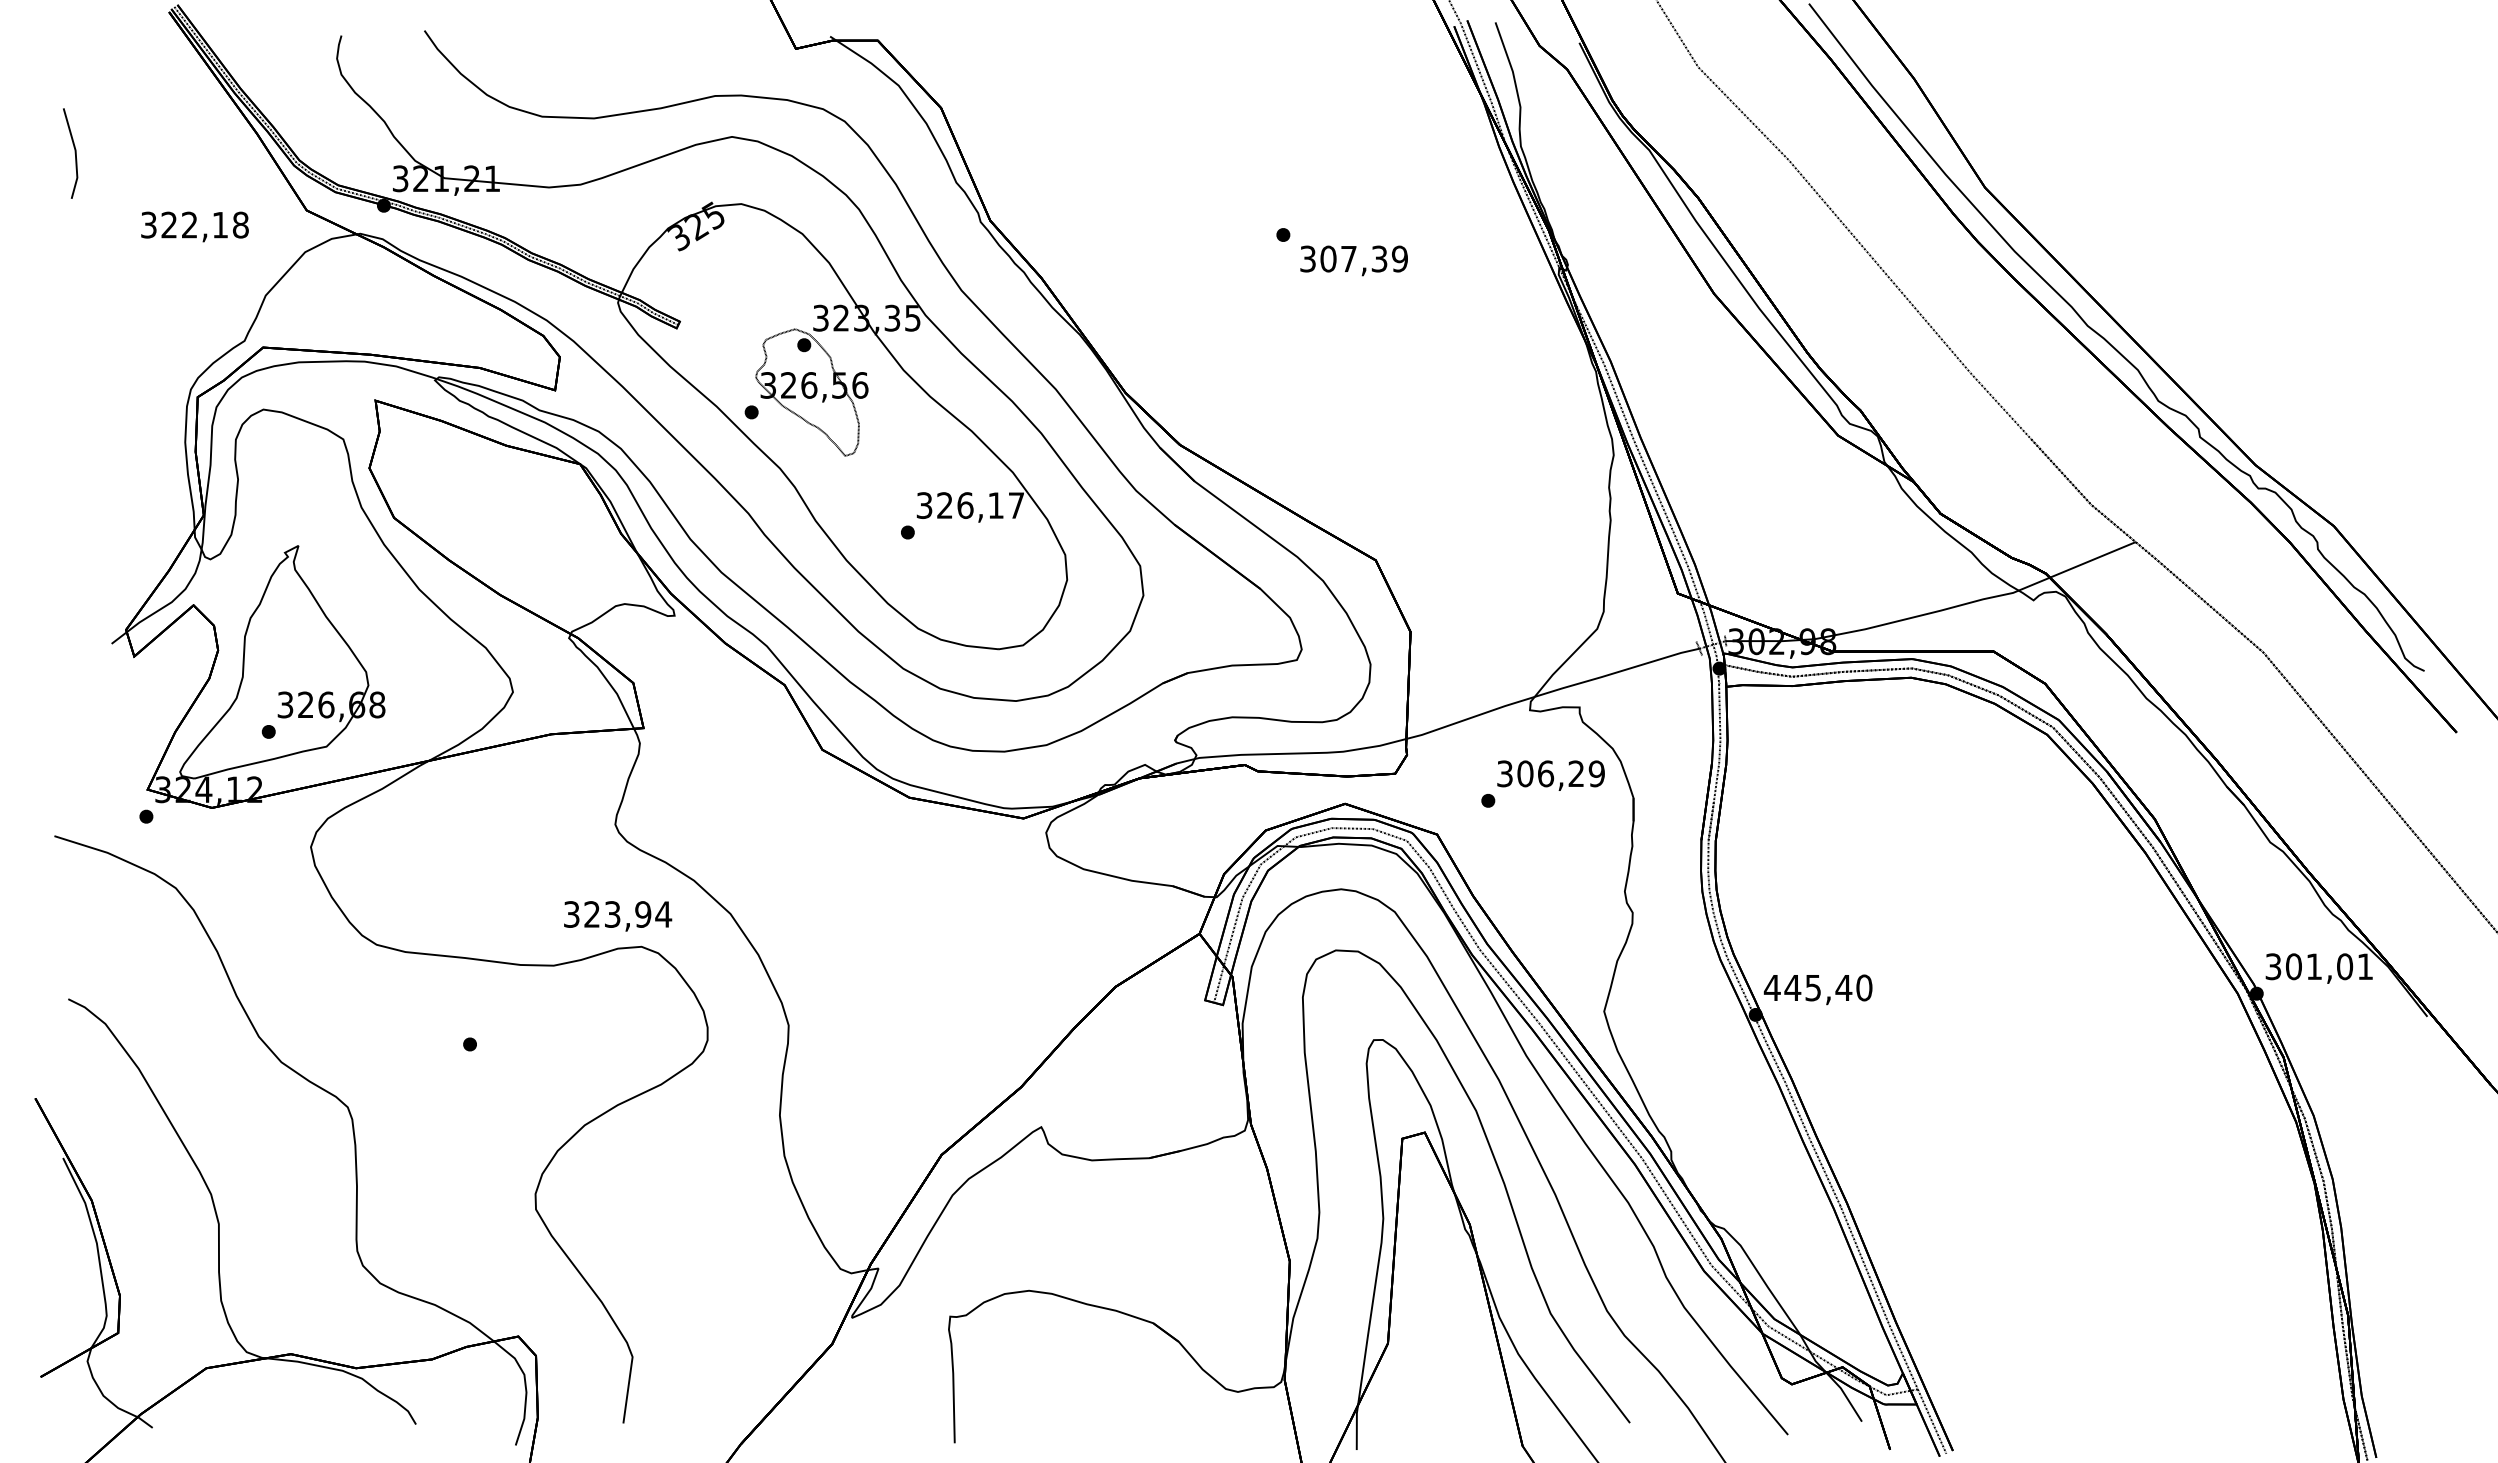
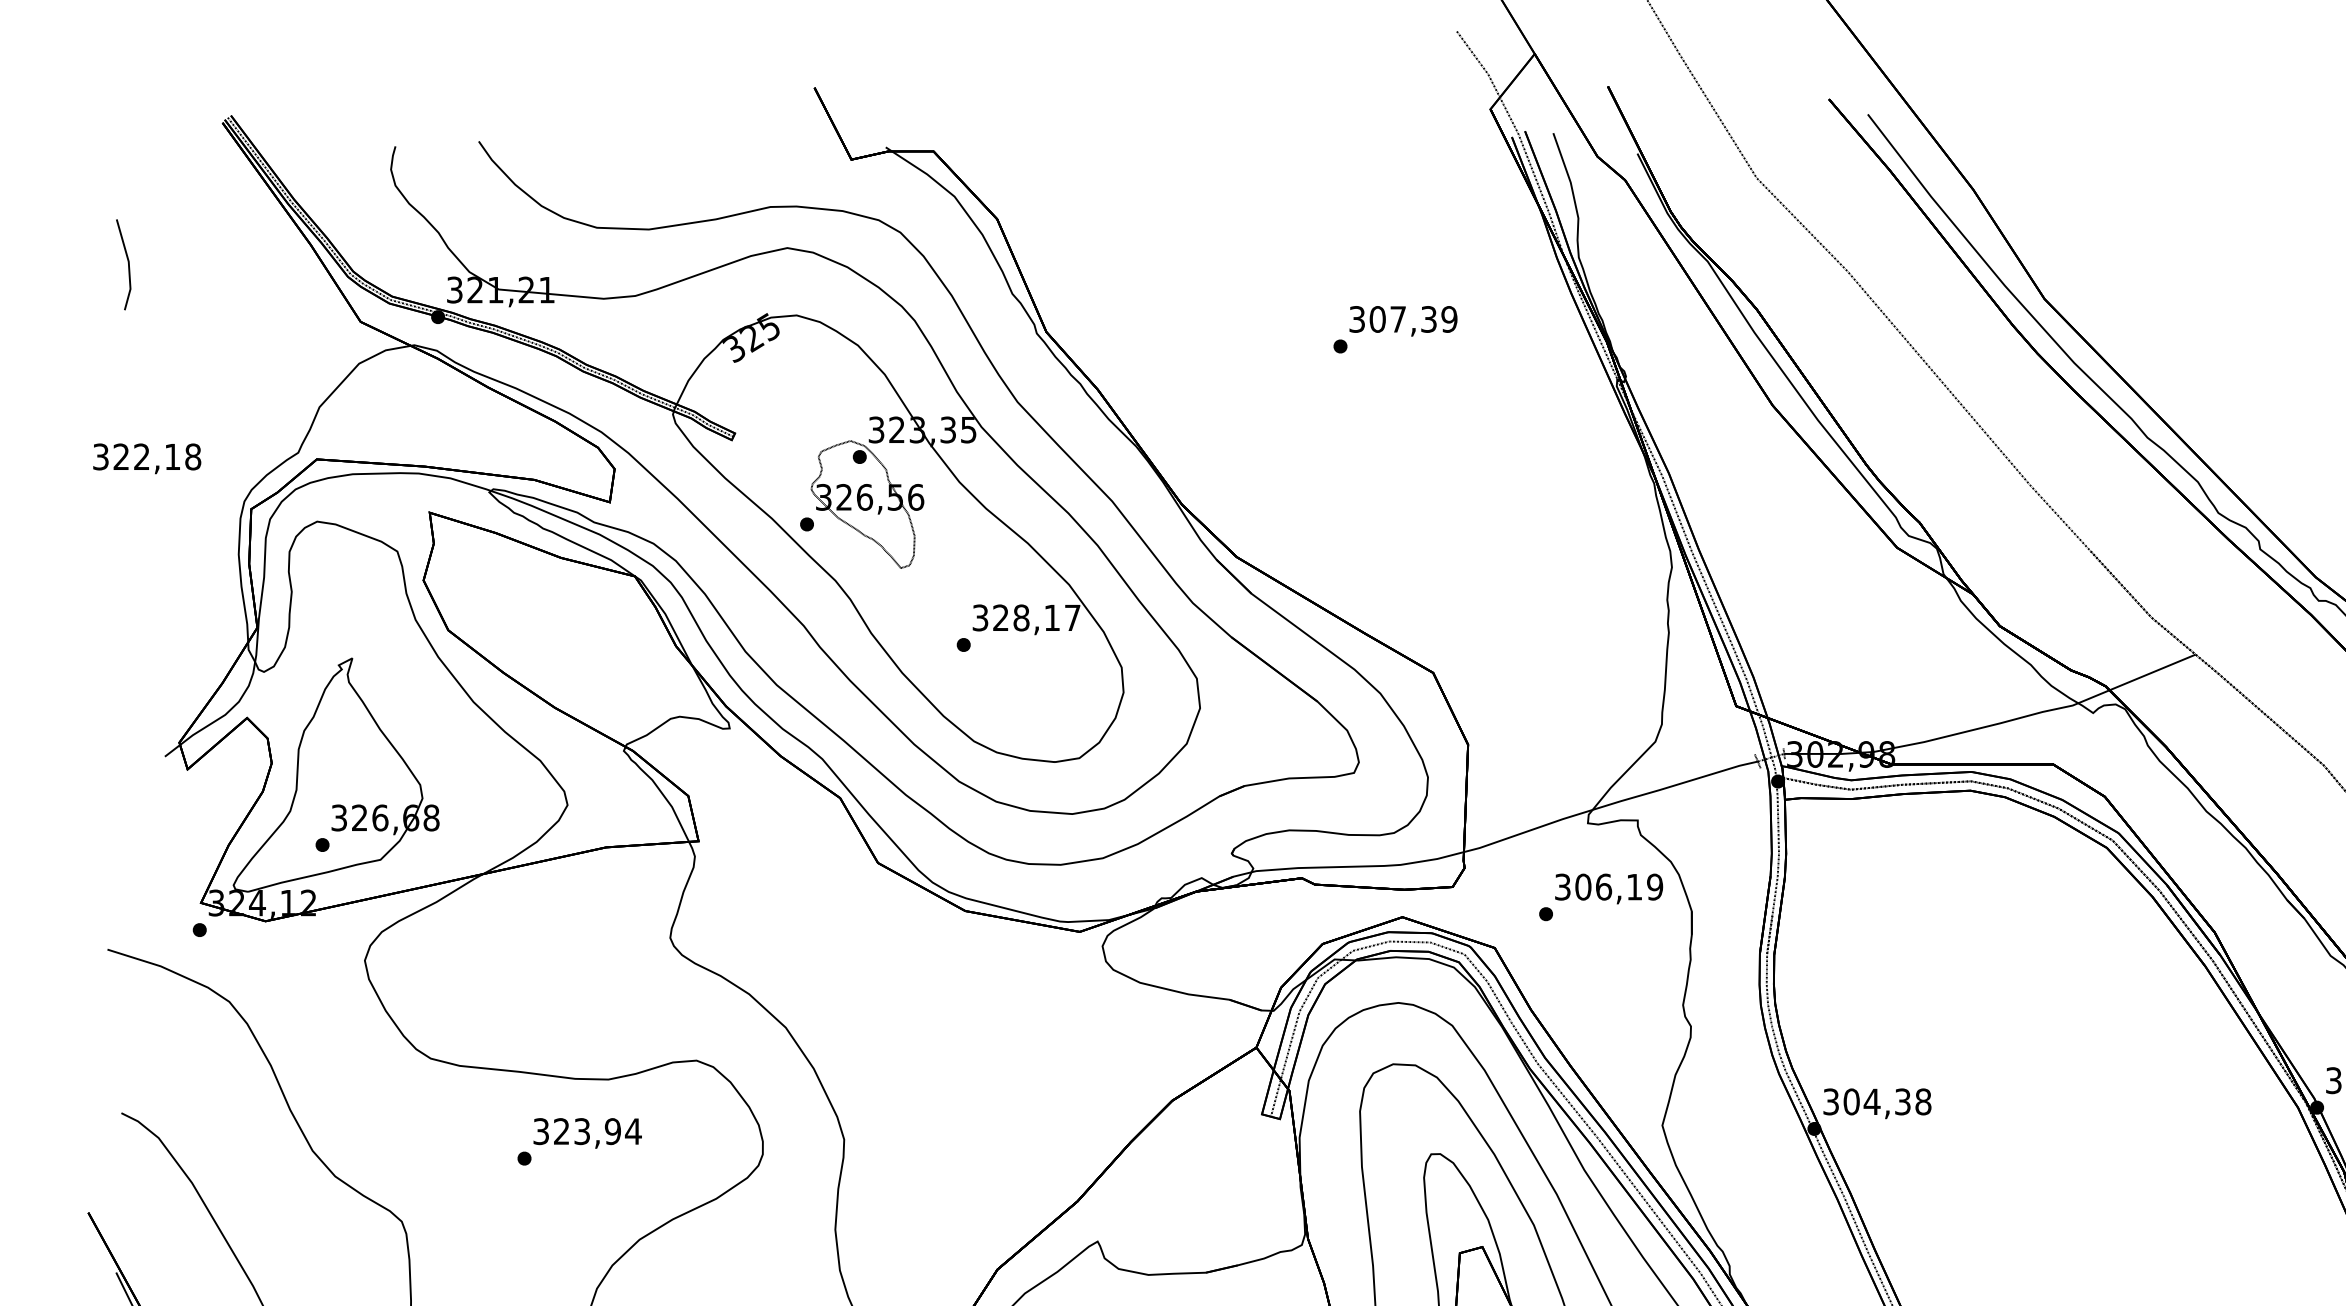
text: (194, 226) -> (146, 458), moved
text: (1353, 260) -> (1402, 320), moved
text: (965, 505) -> (1021, 617), 326,17 -> 328,17
text: (1575, 773) -> (1633, 886), 306,29 -> 306,19
text: (618, 916) -> (588, 1133), moved
text: (1817, 987) -> (1876, 1101), 445,40 -> 304,38

